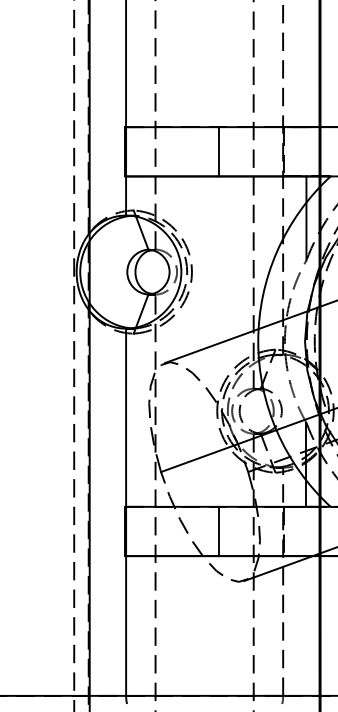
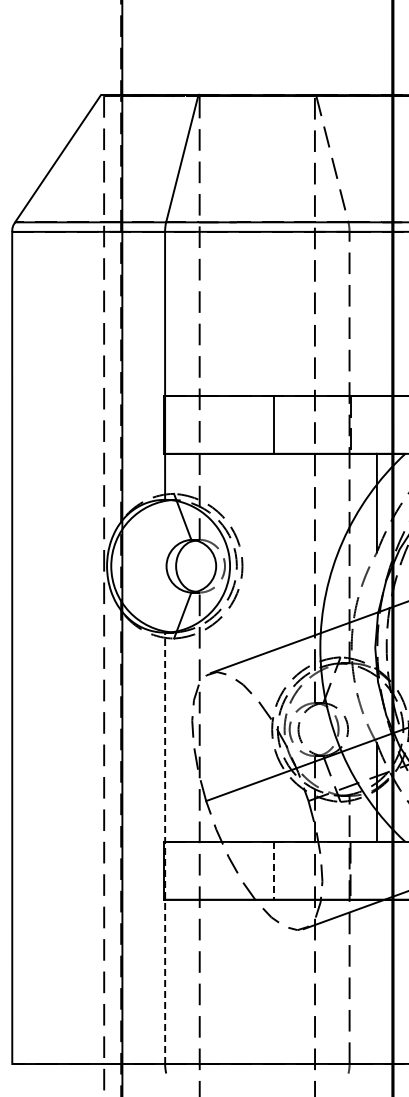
line: (126, 512) -> (165, 848), solid -> dashed
line: (218, 531) -> (273, 870), solid -> dashed

